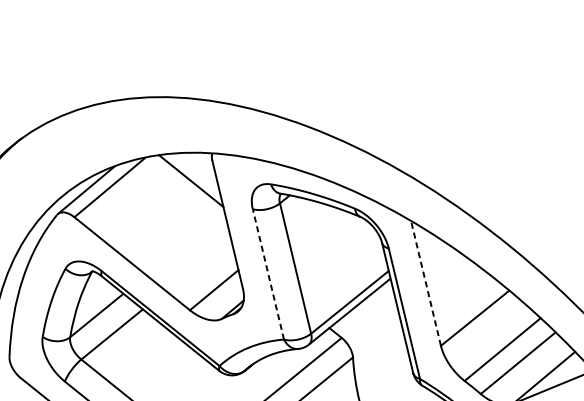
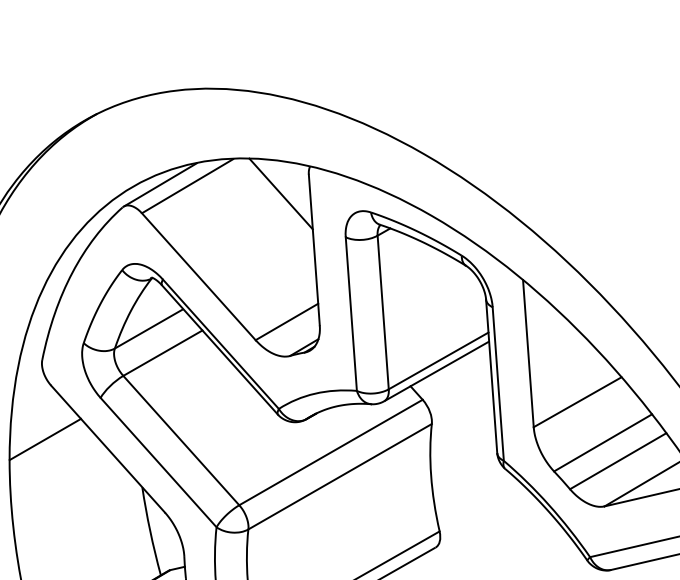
line: (268, 273) -> (351, 313), dashed -> solid
line: (426, 283) -> (528, 353), dashed -> solid

